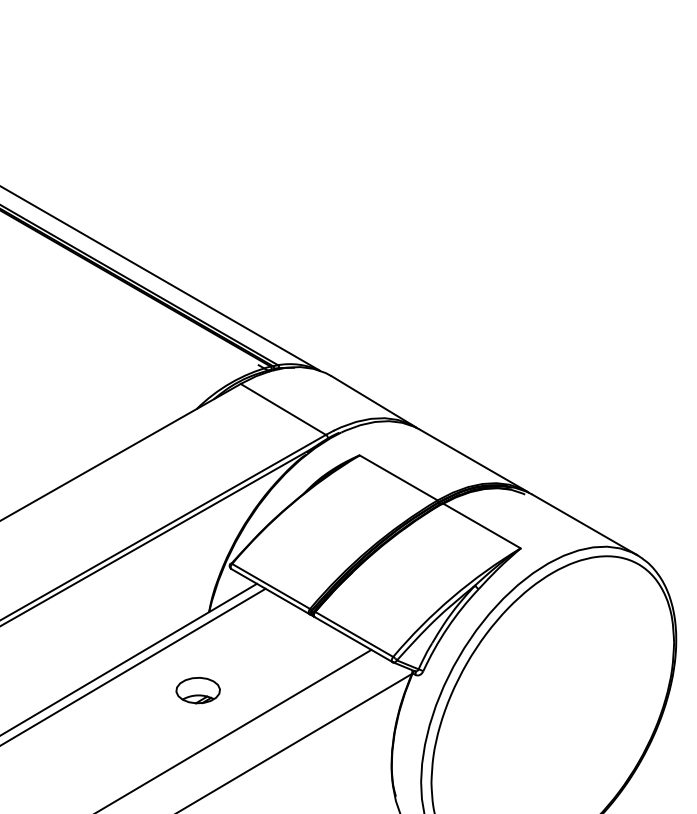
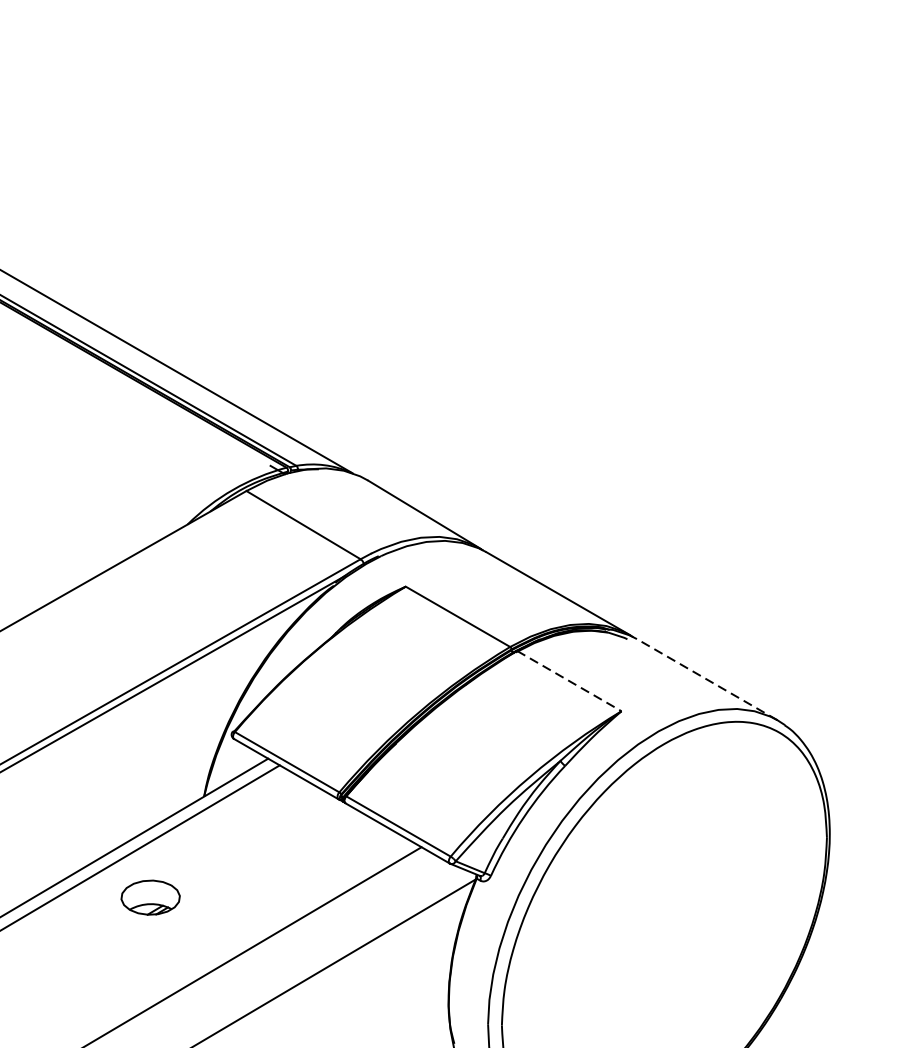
line: (584, 524) -> (706, 679), solid -> dashed
line: (482, 526) -> (570, 681), solid -> dashed
part: (197, 690) -> (149, 897), moved

